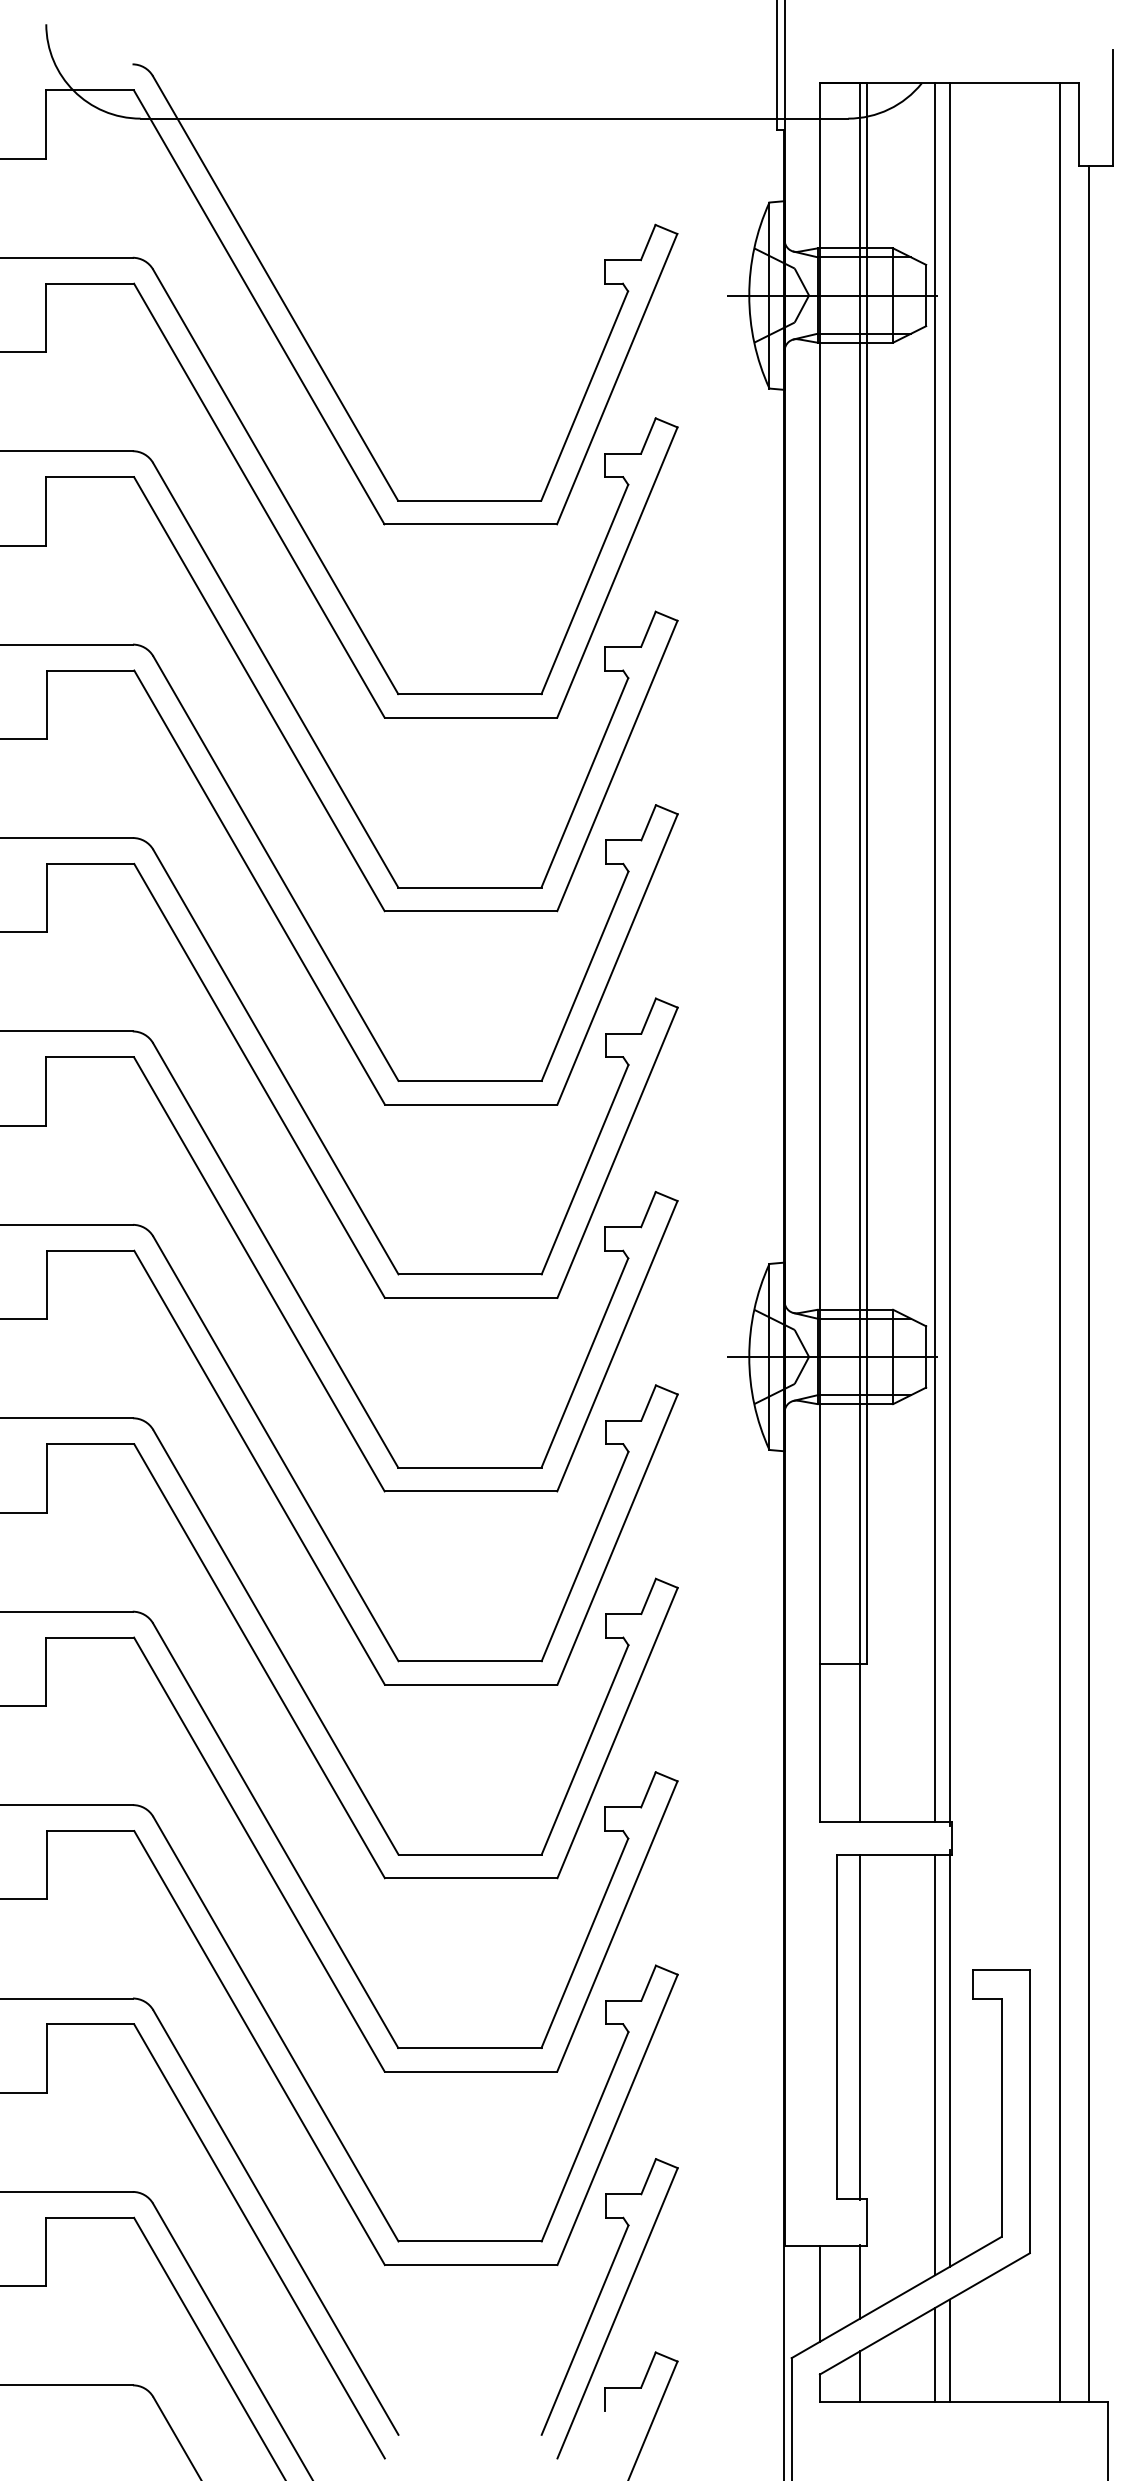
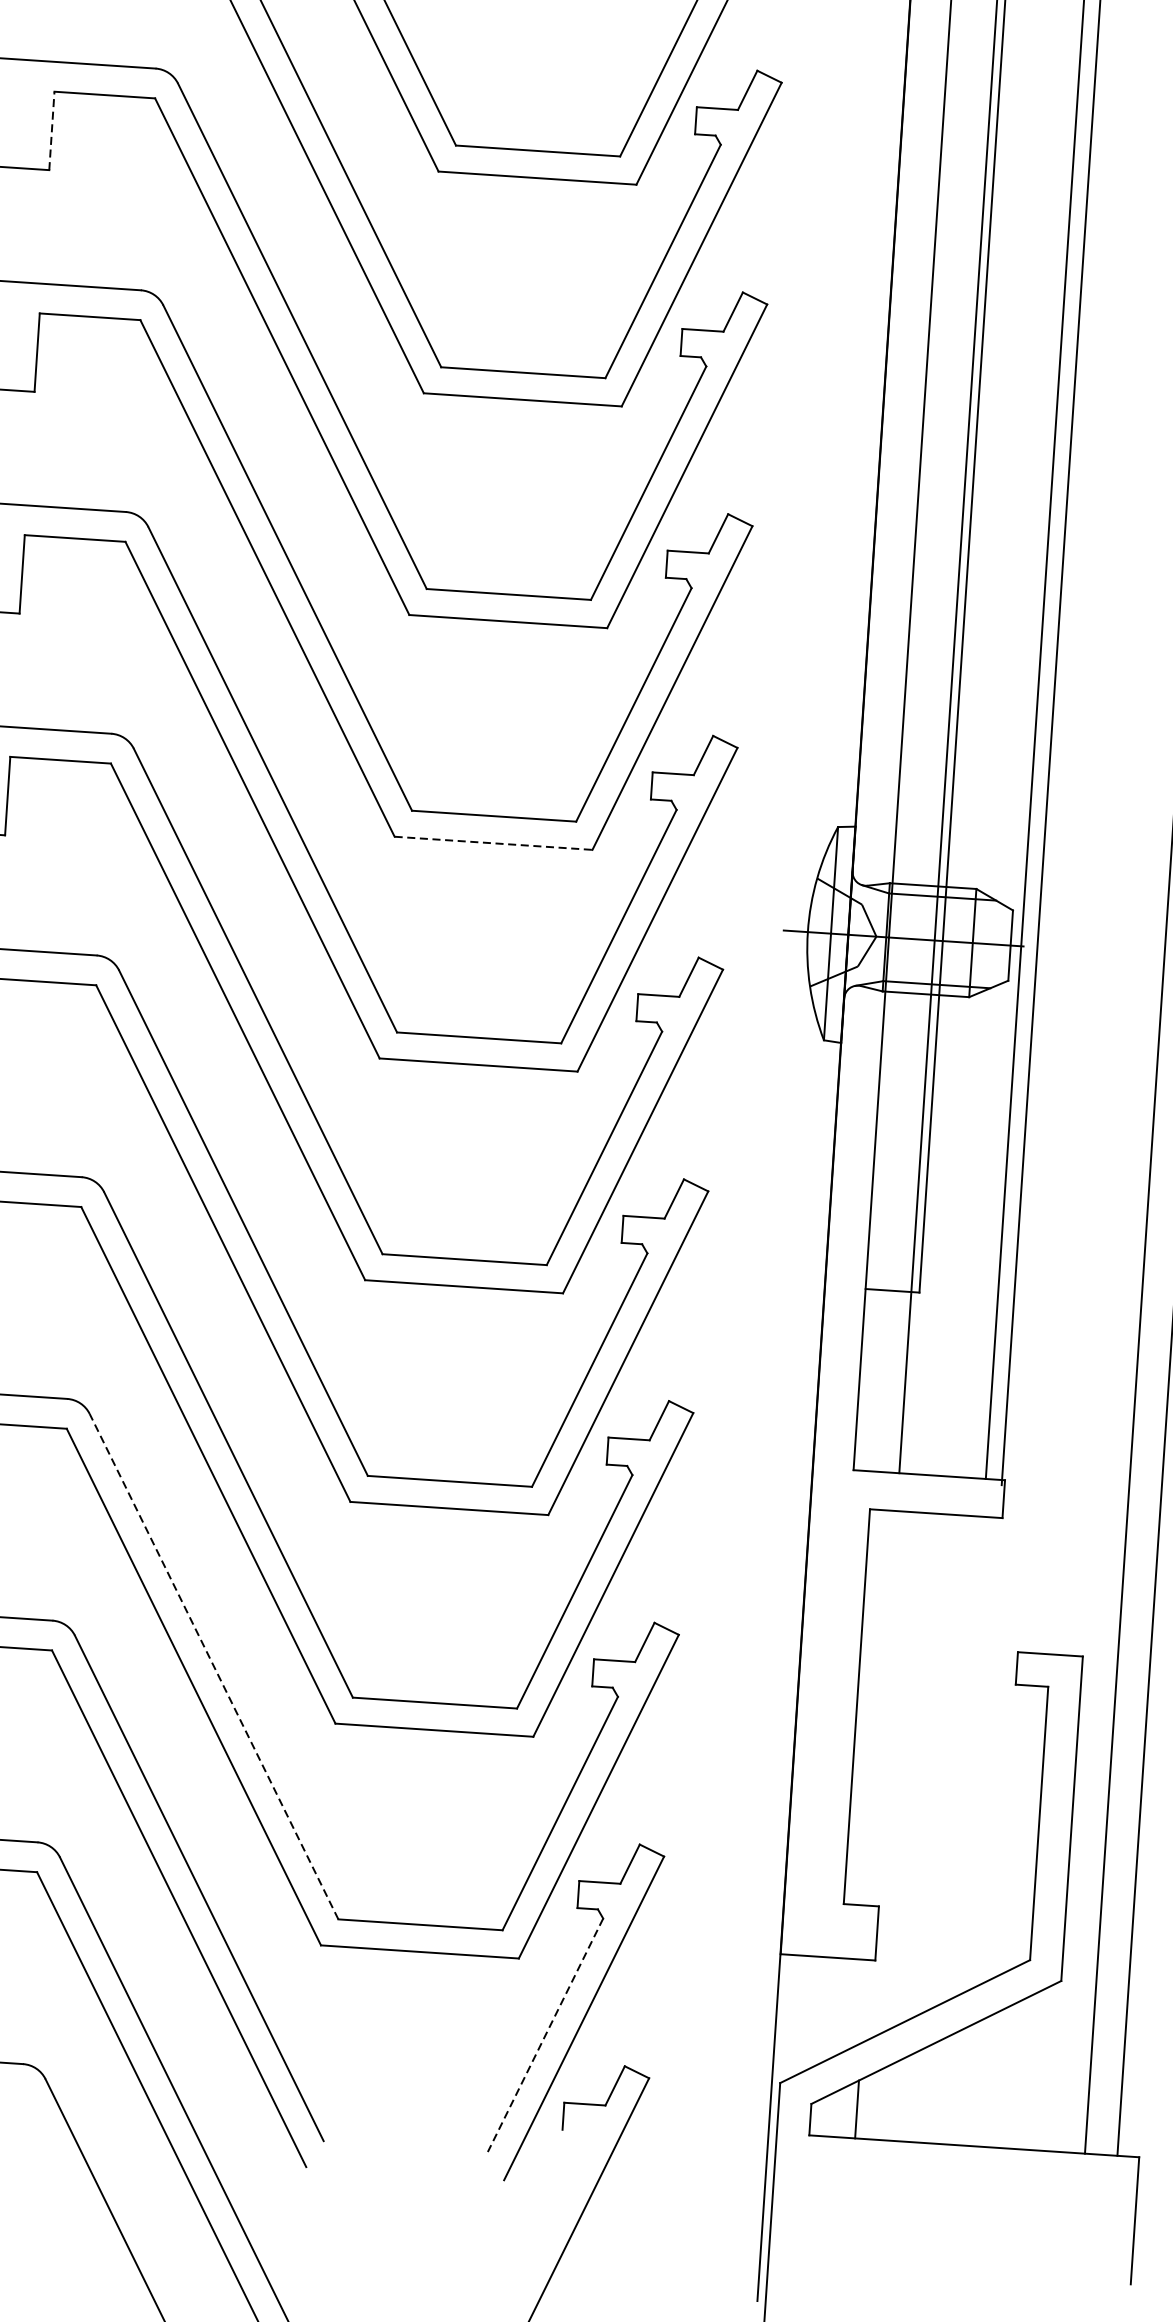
line: (46, 704) -> (51, 130), solid -> dashed
line: (471, 1297) -> (493, 842), solid -> dashed
line: (859, 2026) -> (883, 1708), removed
line: (275, 2028) -> (213, 1665), solid -> dashed
line: (949, 2058) -> (983, 1751), removed
line: (935, 2064) -> (967, 1757), removed
line: (859, 2281) -> (863, 2000), removed
line: (819, 2293) -> (817, 2011), removed
line: (584, 2330) -> (544, 2035), solid -> dashed
line: (949, 2350) -> (961, 2086), removed
line: (935, 2354) -> (945, 2089), removed

